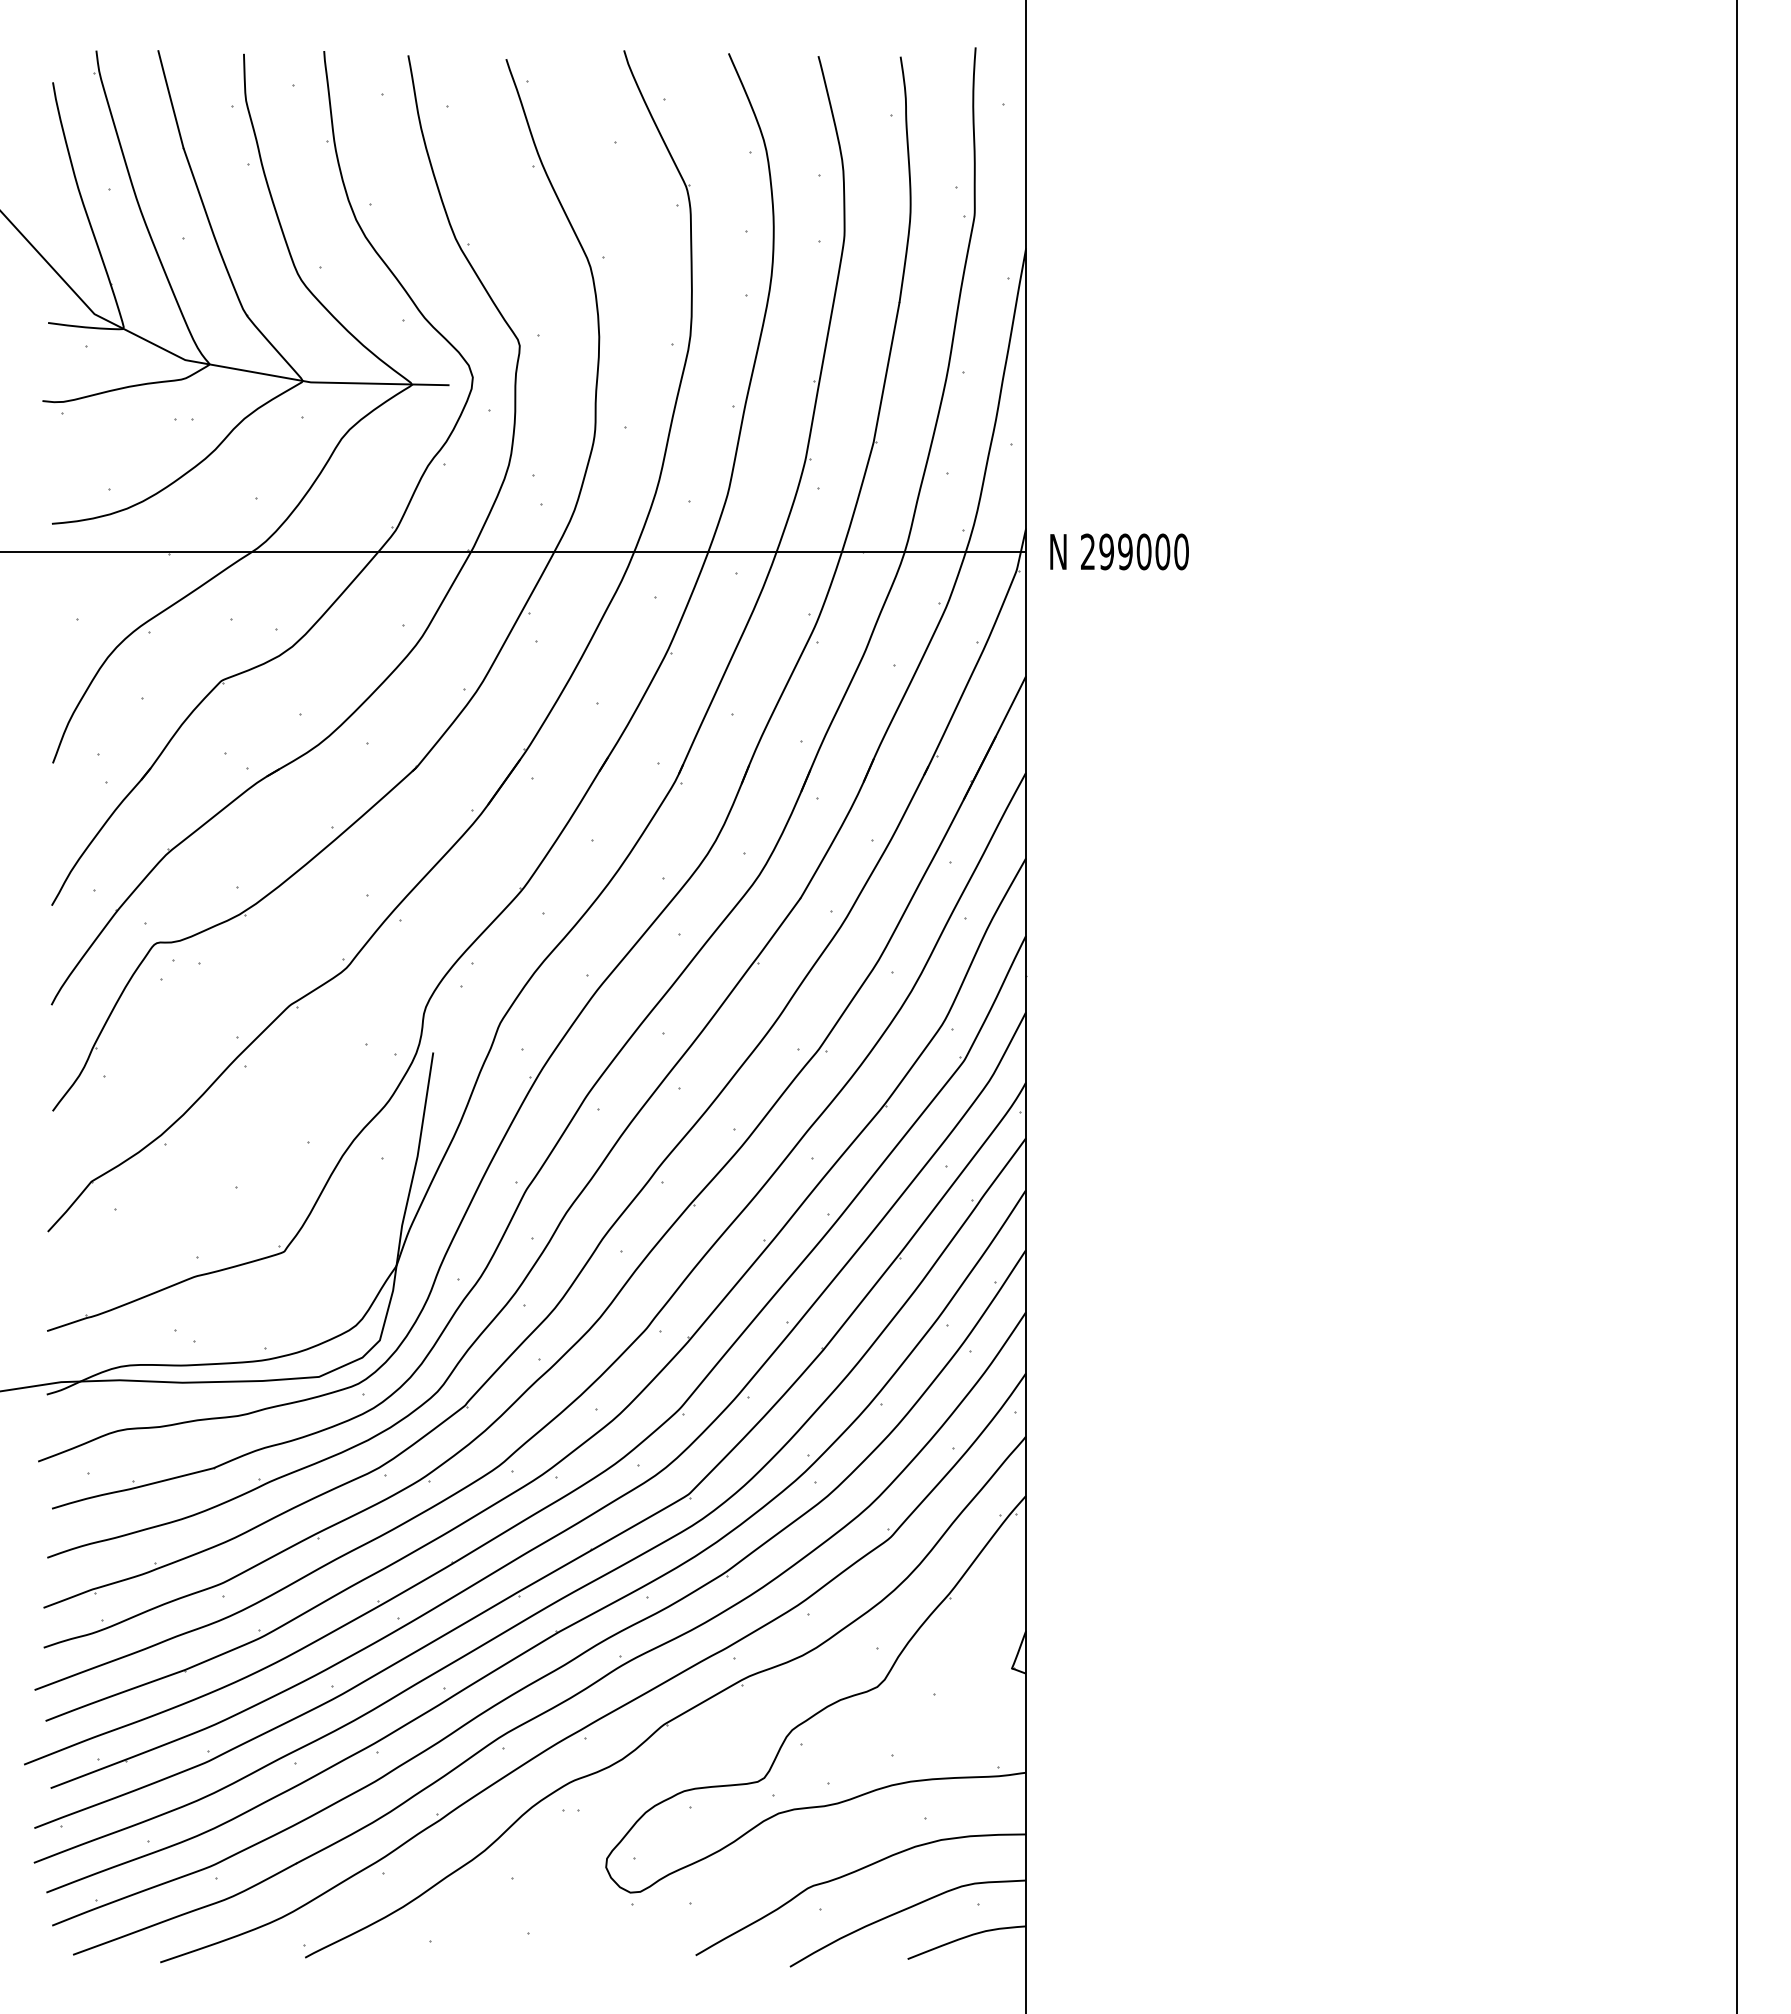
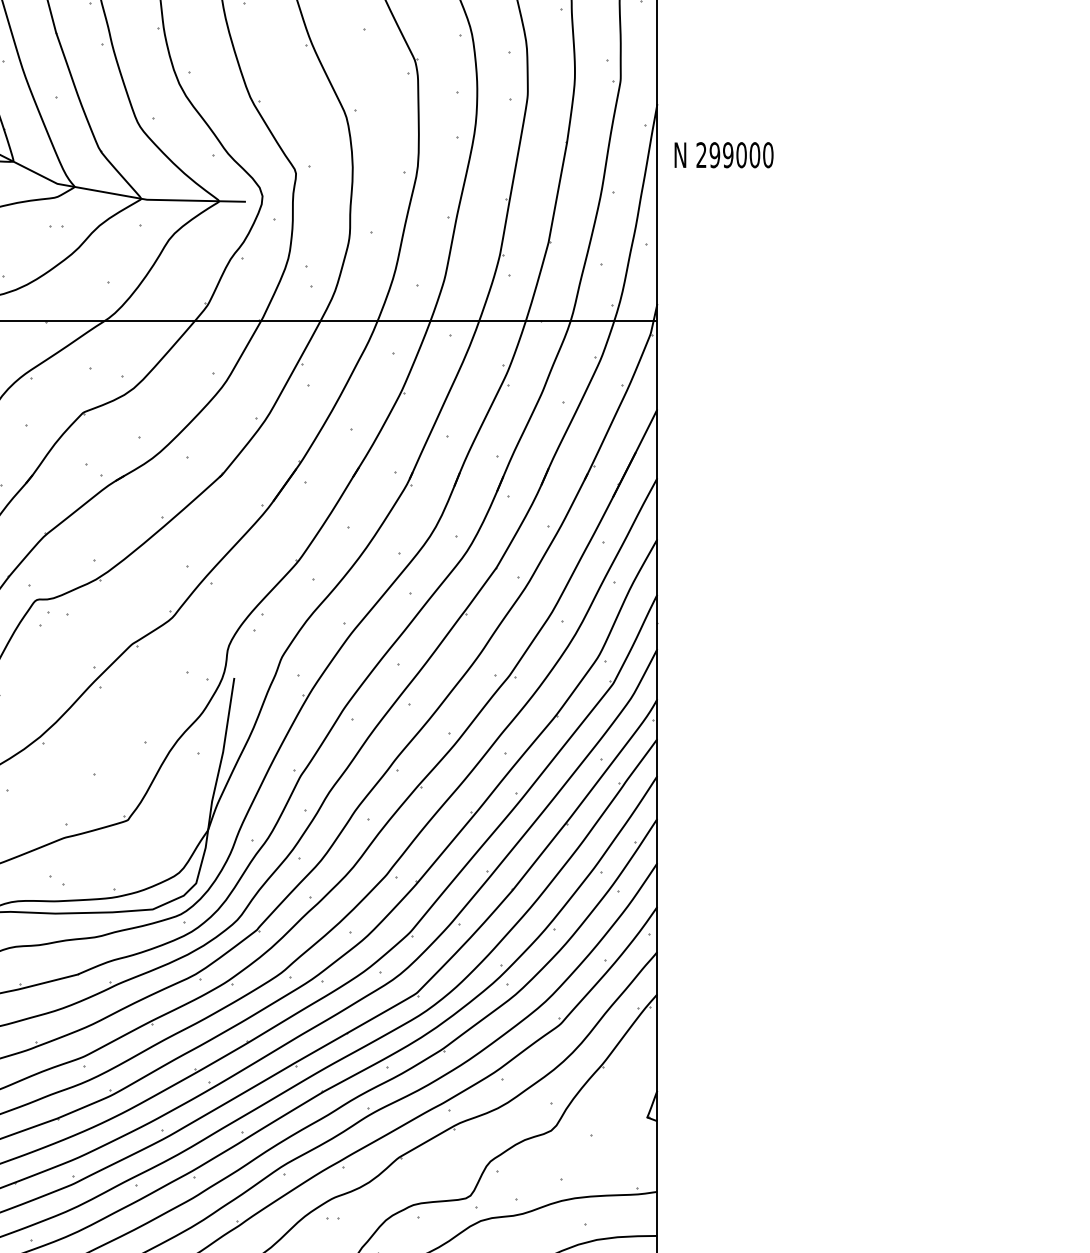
text: (1119, 551) -> (724, 154), moved

